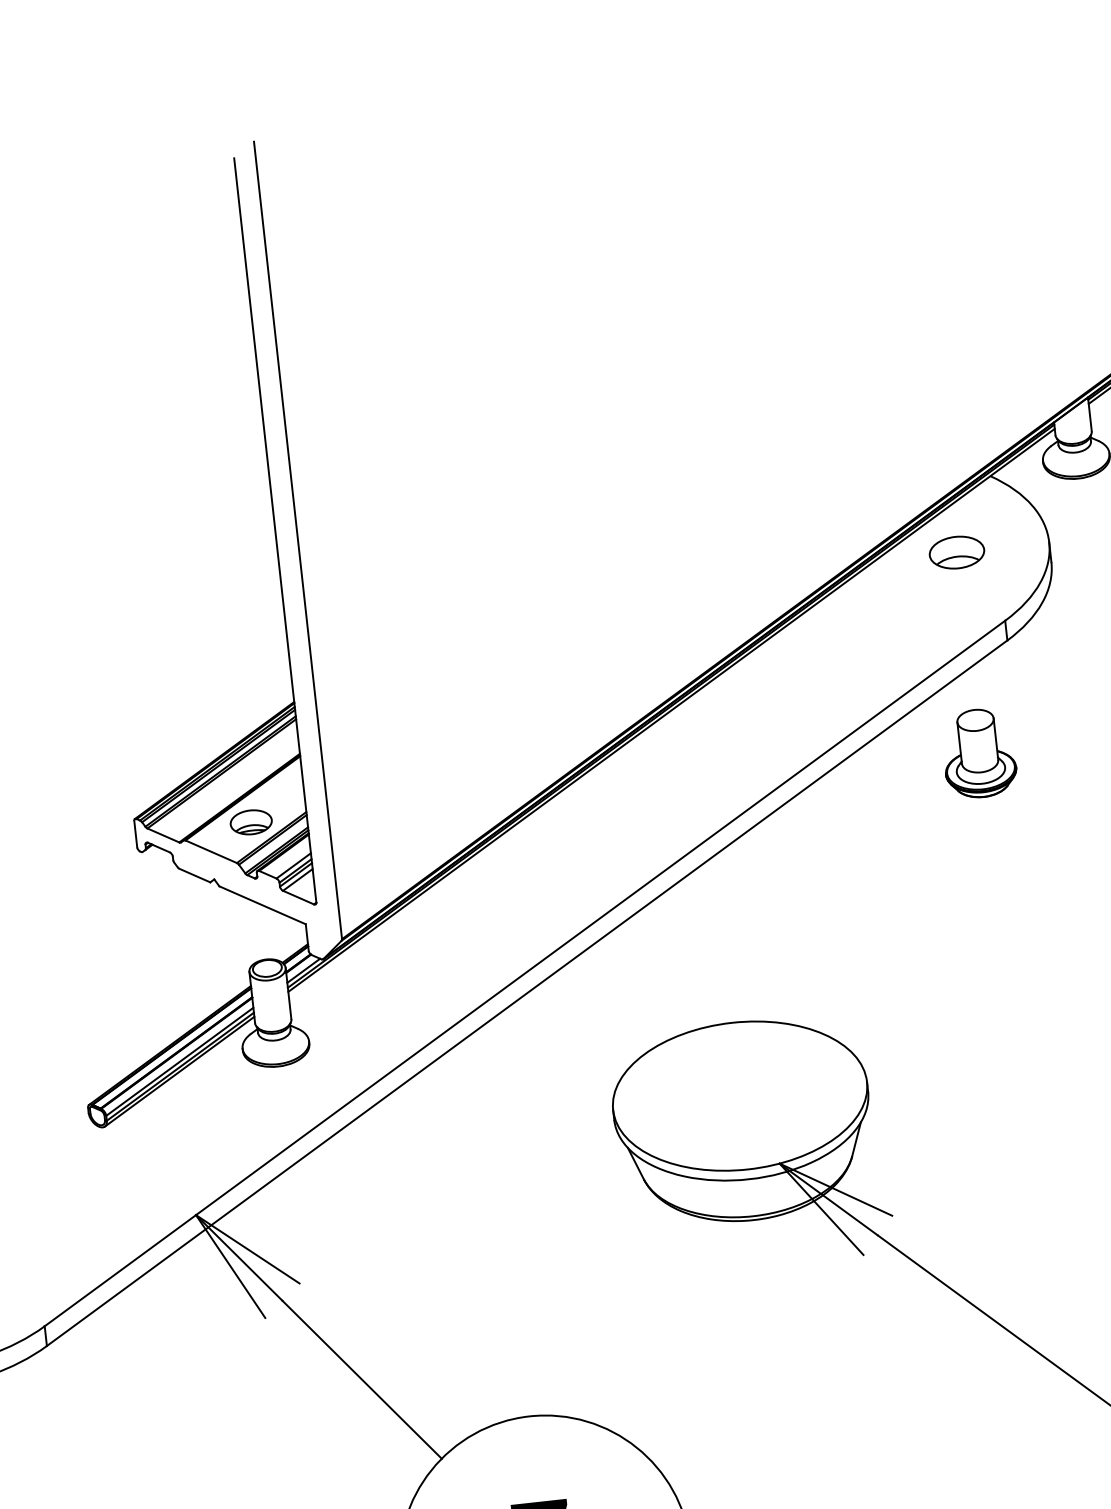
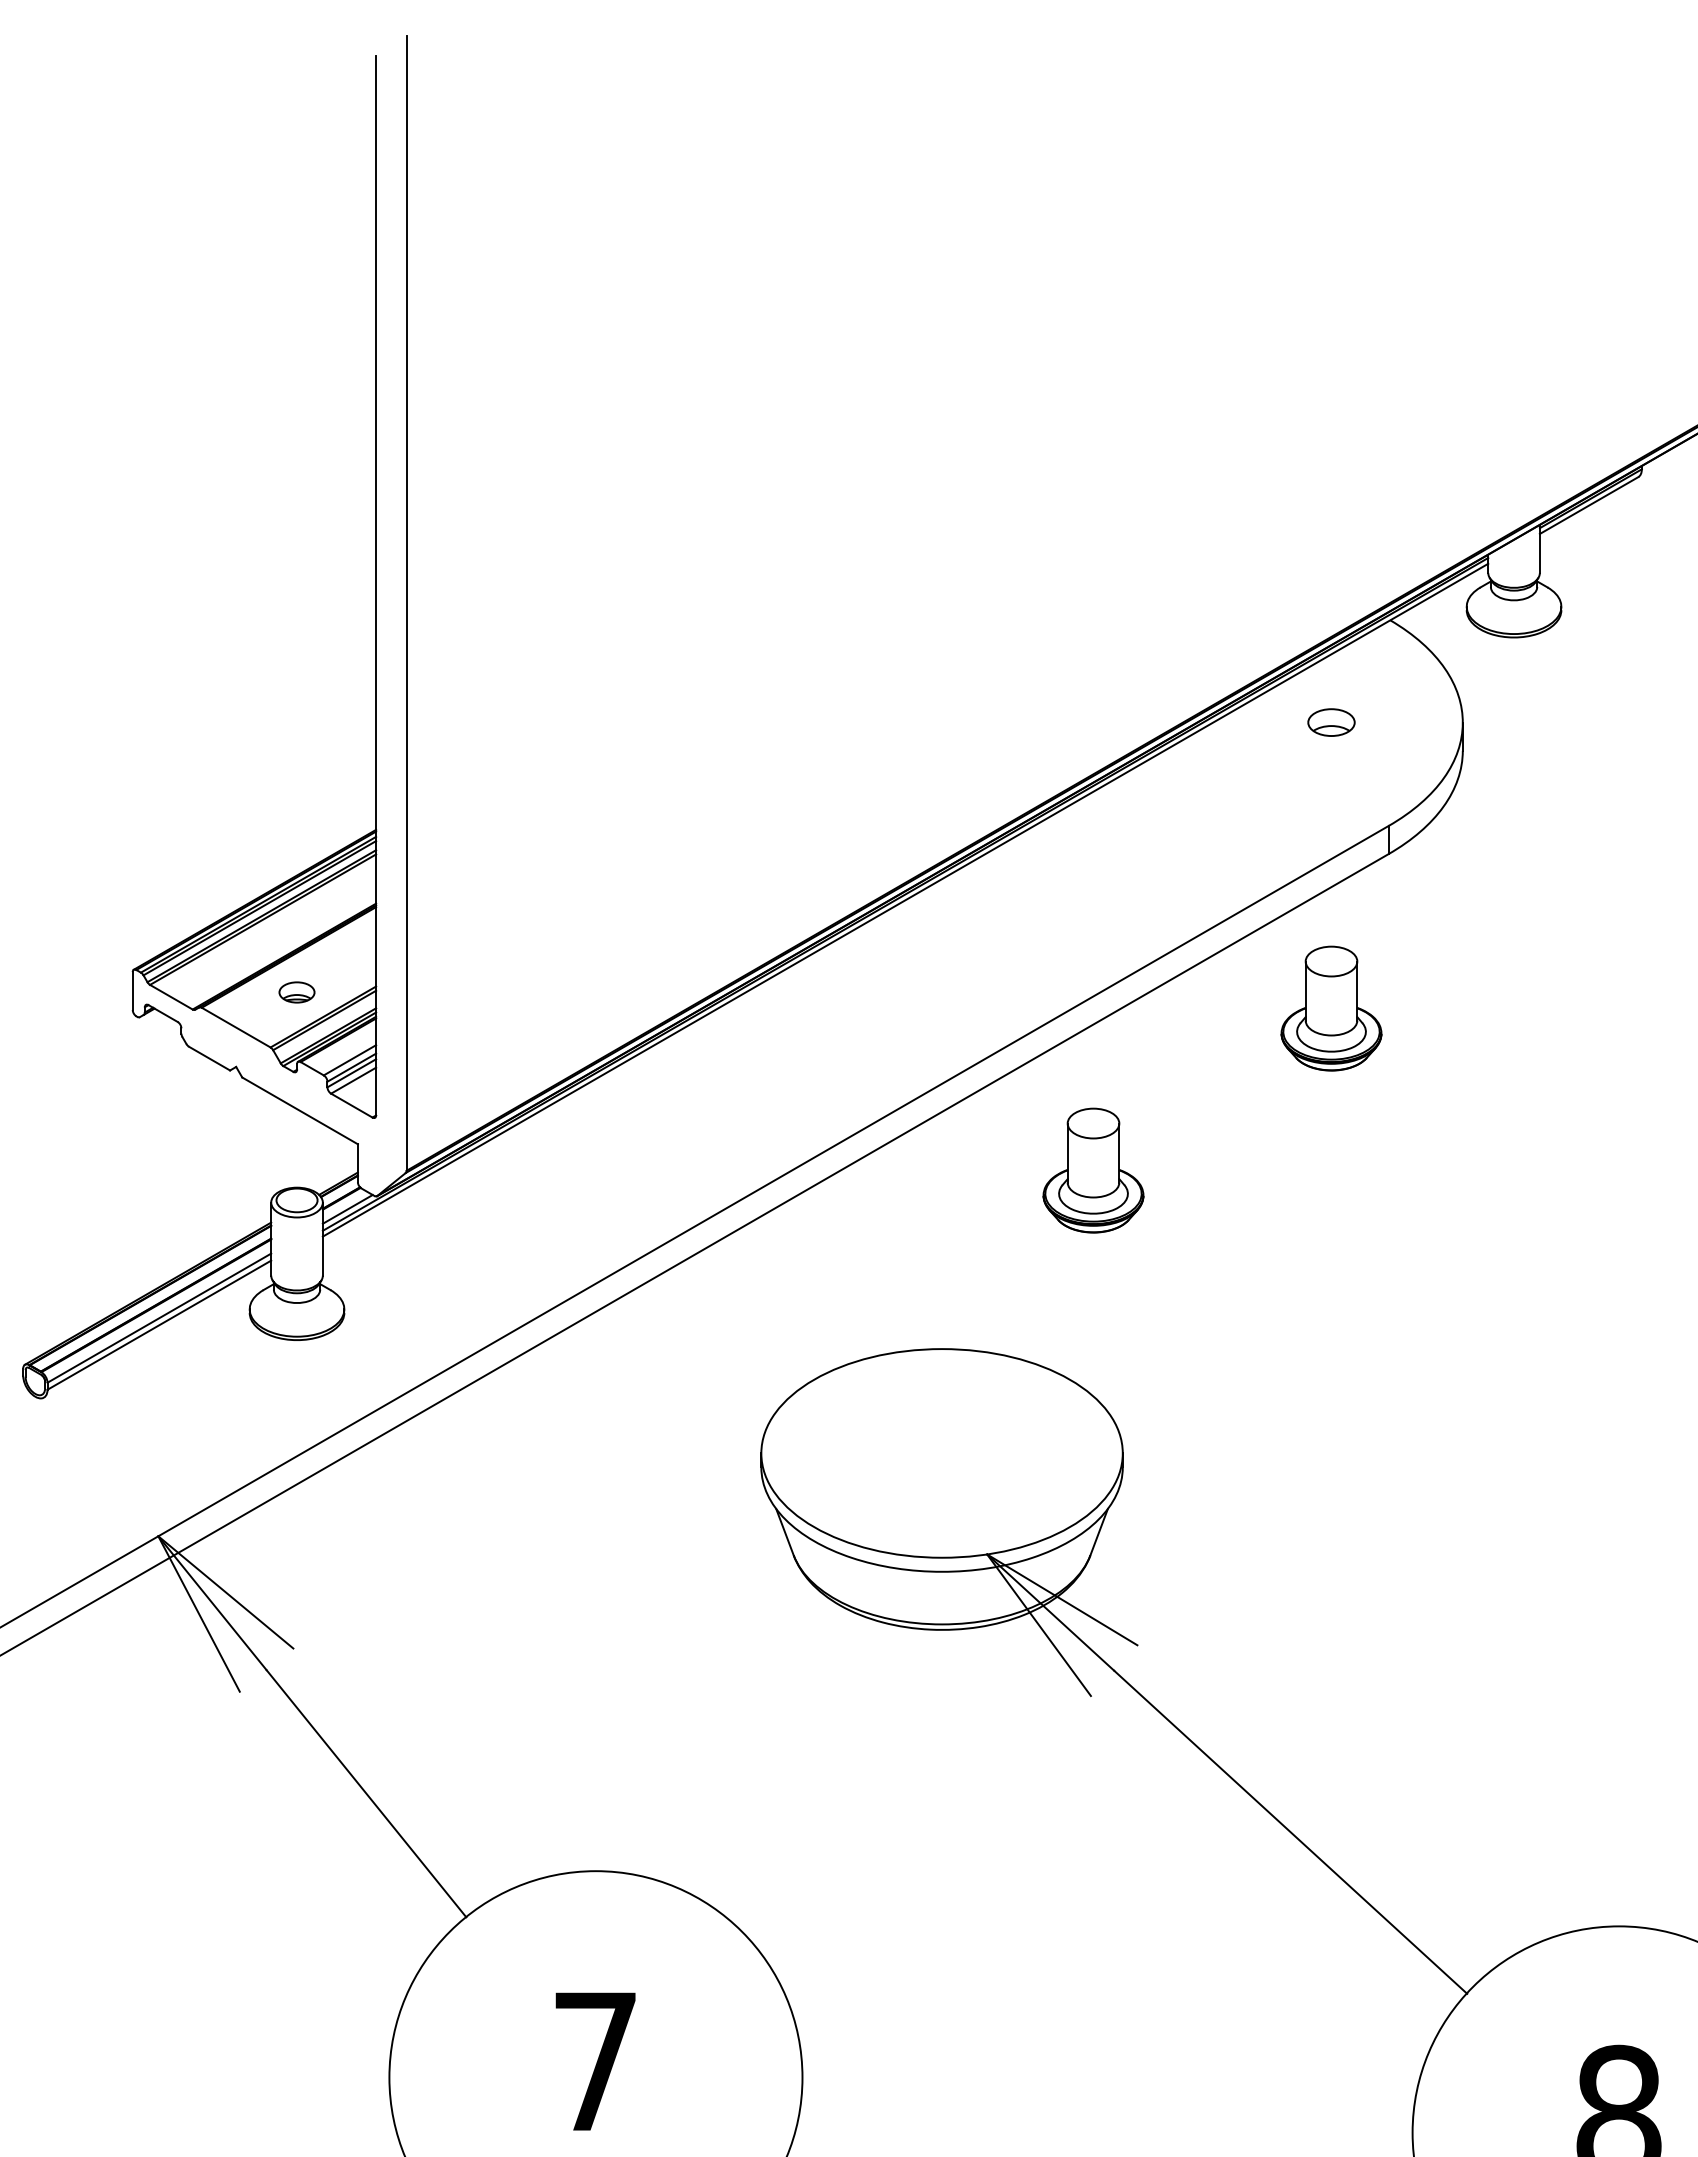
part: (956, 552) -> (1331, 722), size x0.6
part: (250, 822) -> (296, 992), size x0.6
part: (824, 885) -> (1093, 1170), added
line: (179, 1071) -> (157, 1331), removed

